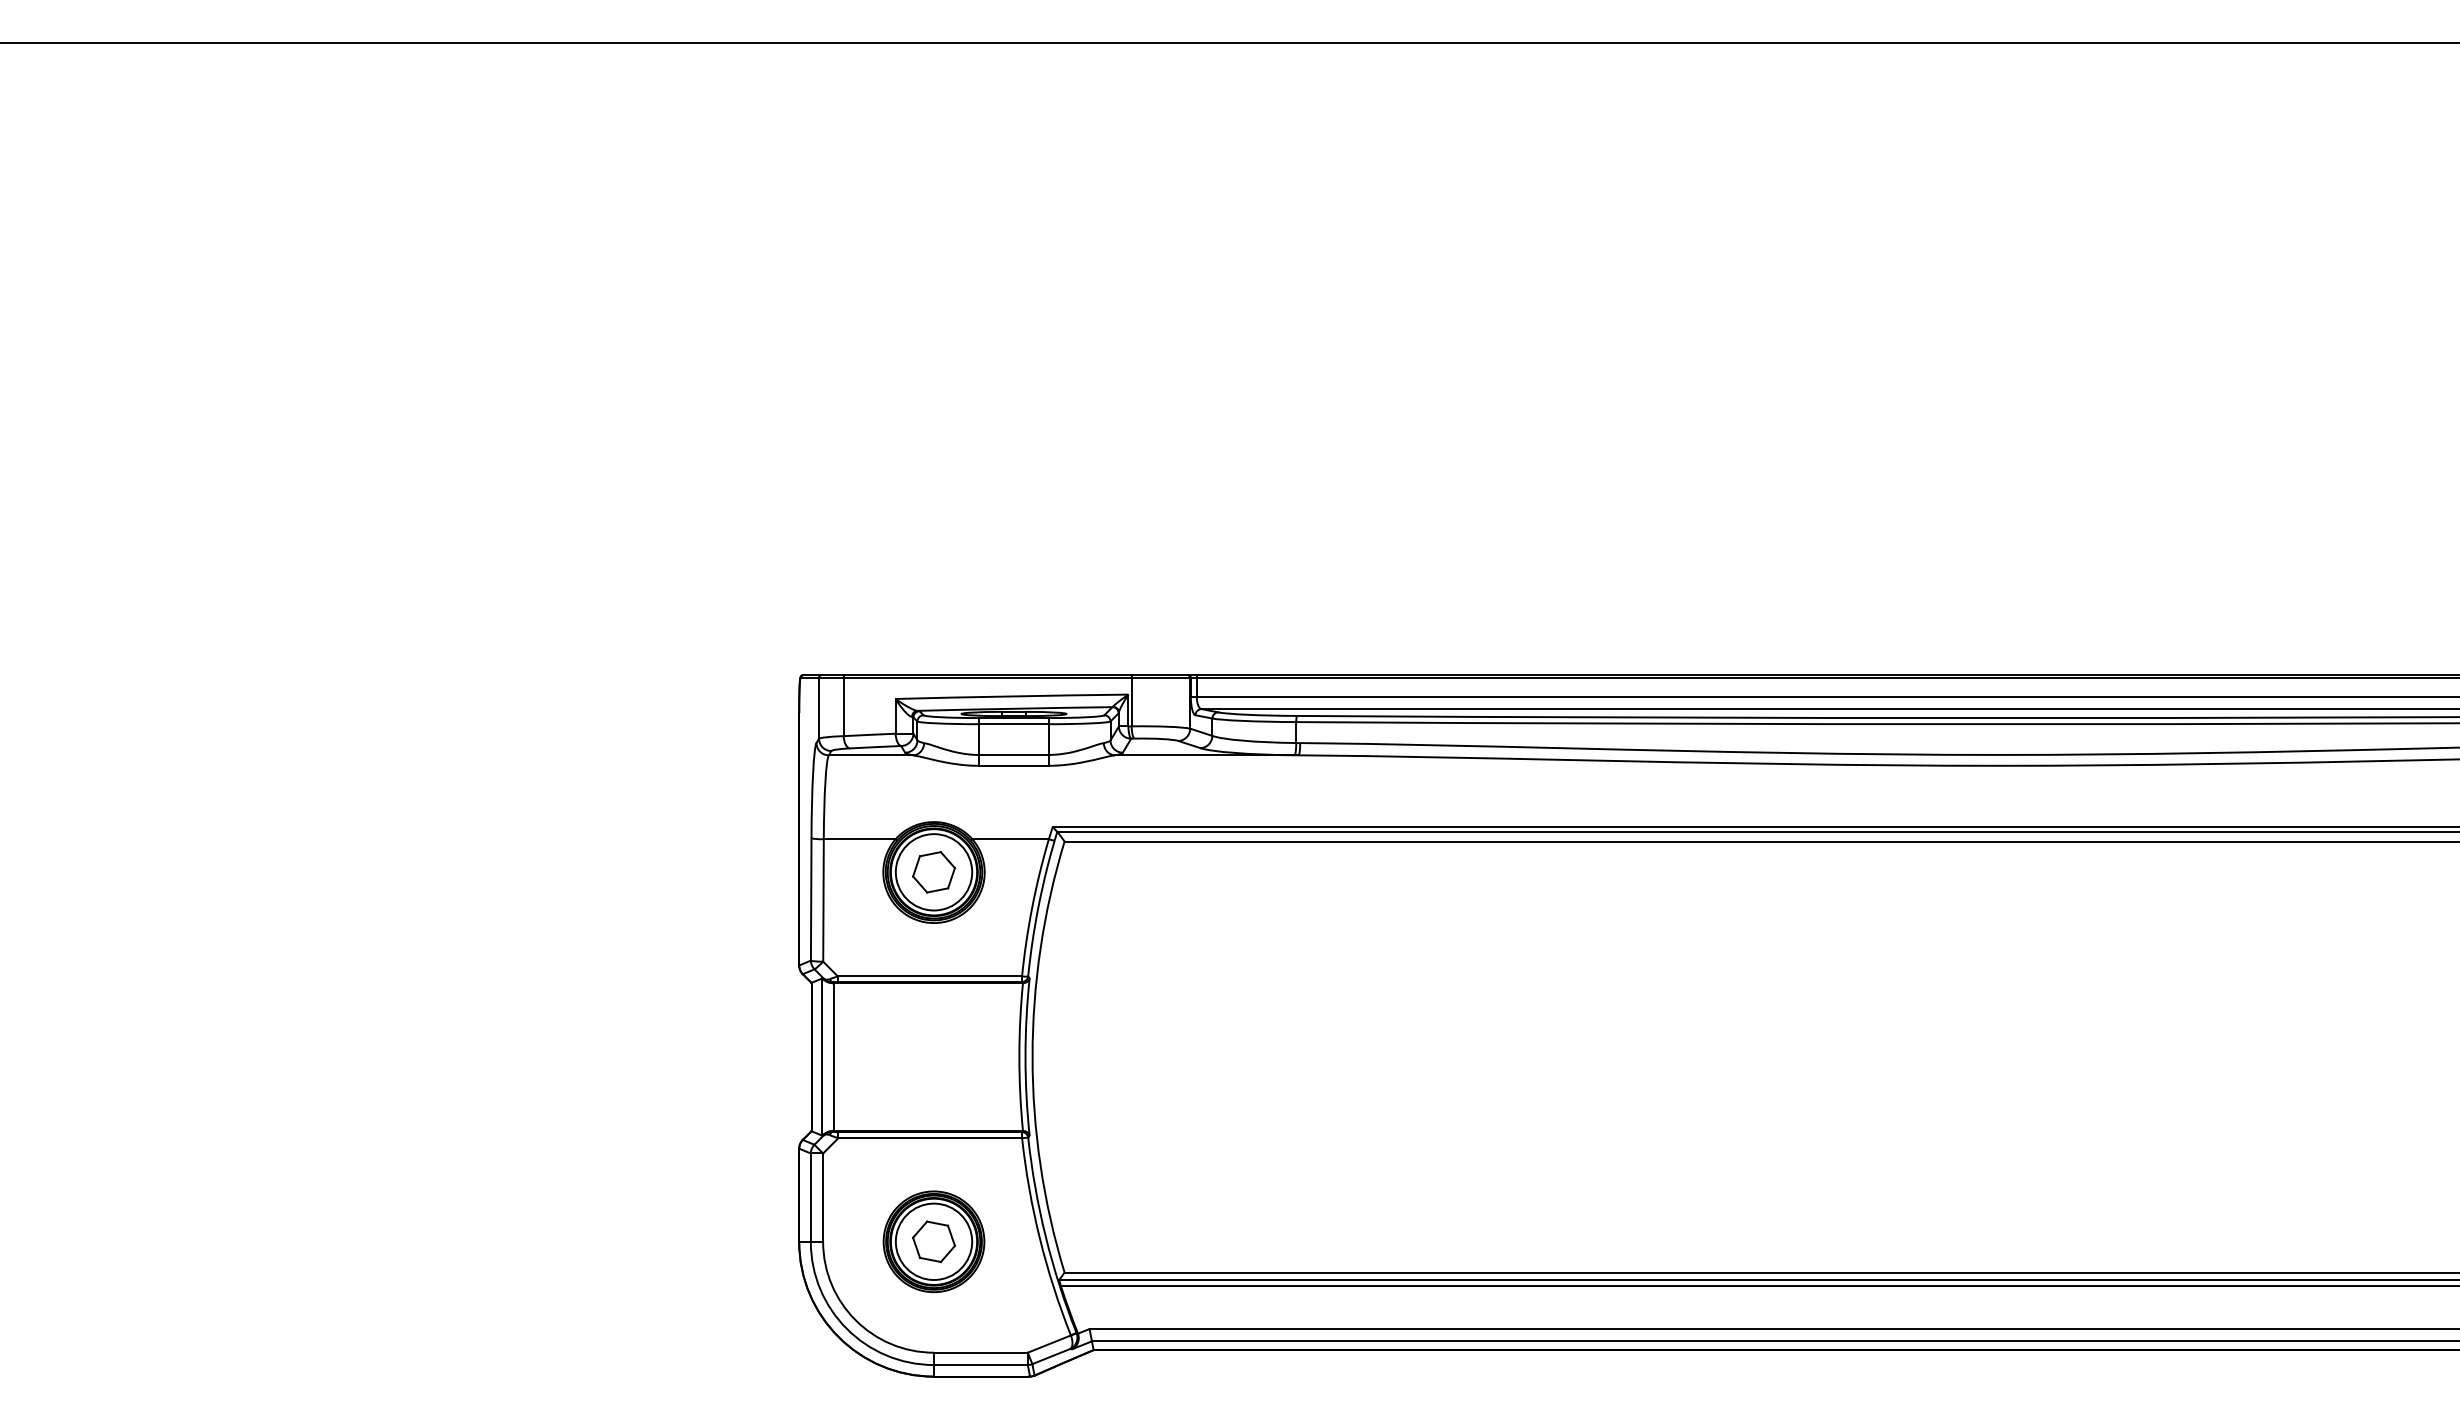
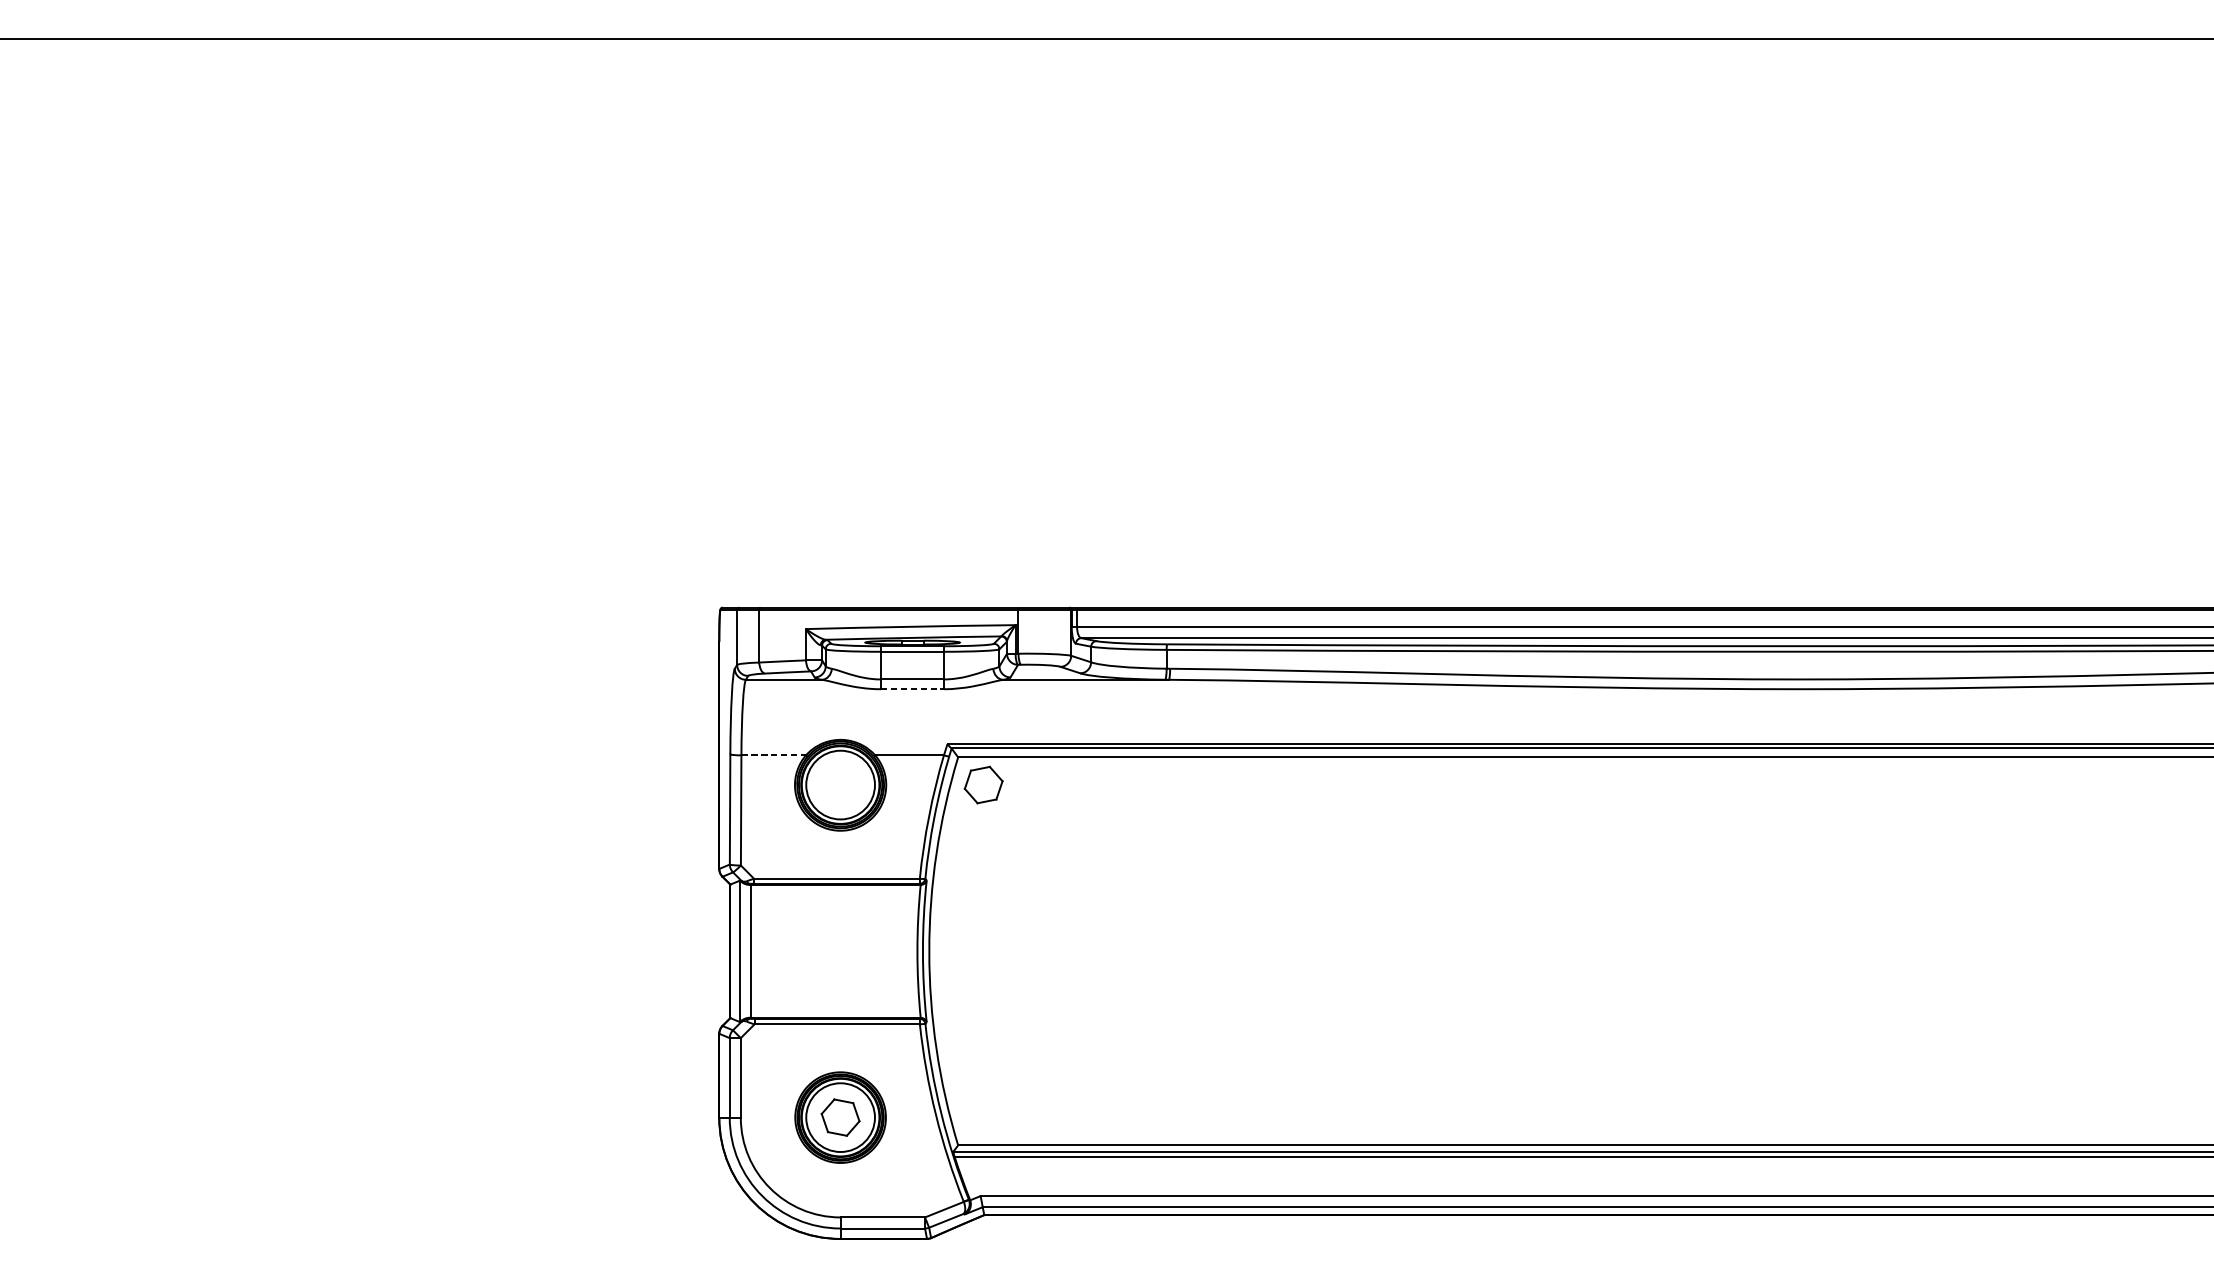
line: (1014, 765) -> (913, 688), solid -> dashed
line: (859, 839) -> (773, 755), solid -> dashed
part: (933, 872) -> (983, 785), moved

